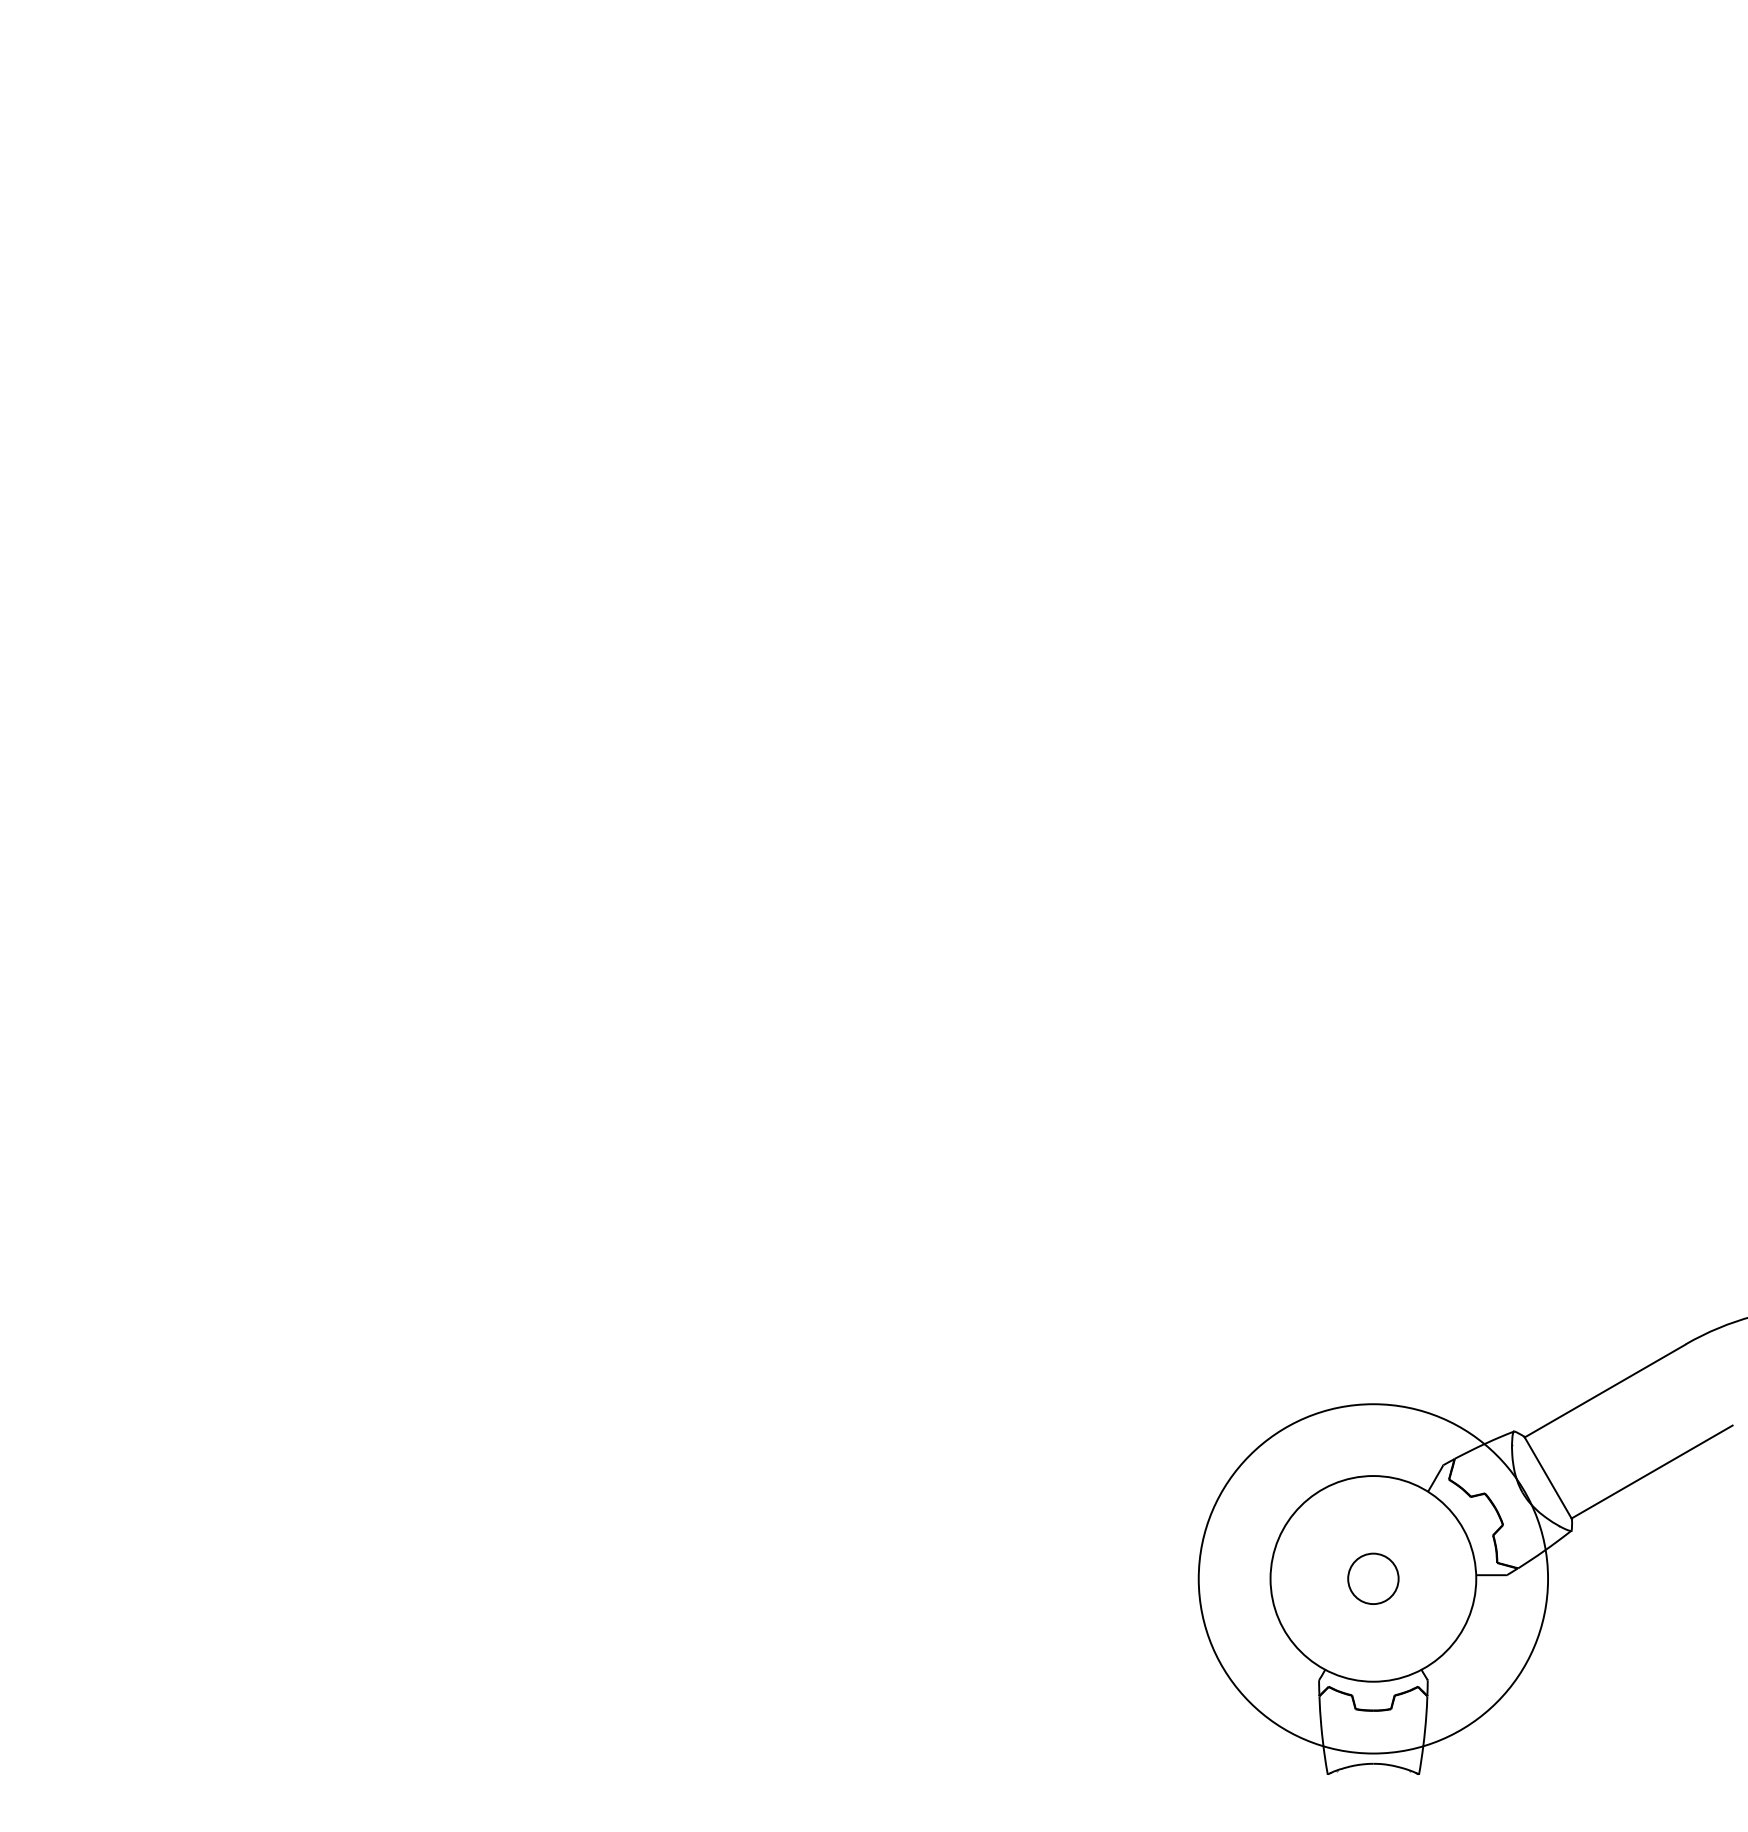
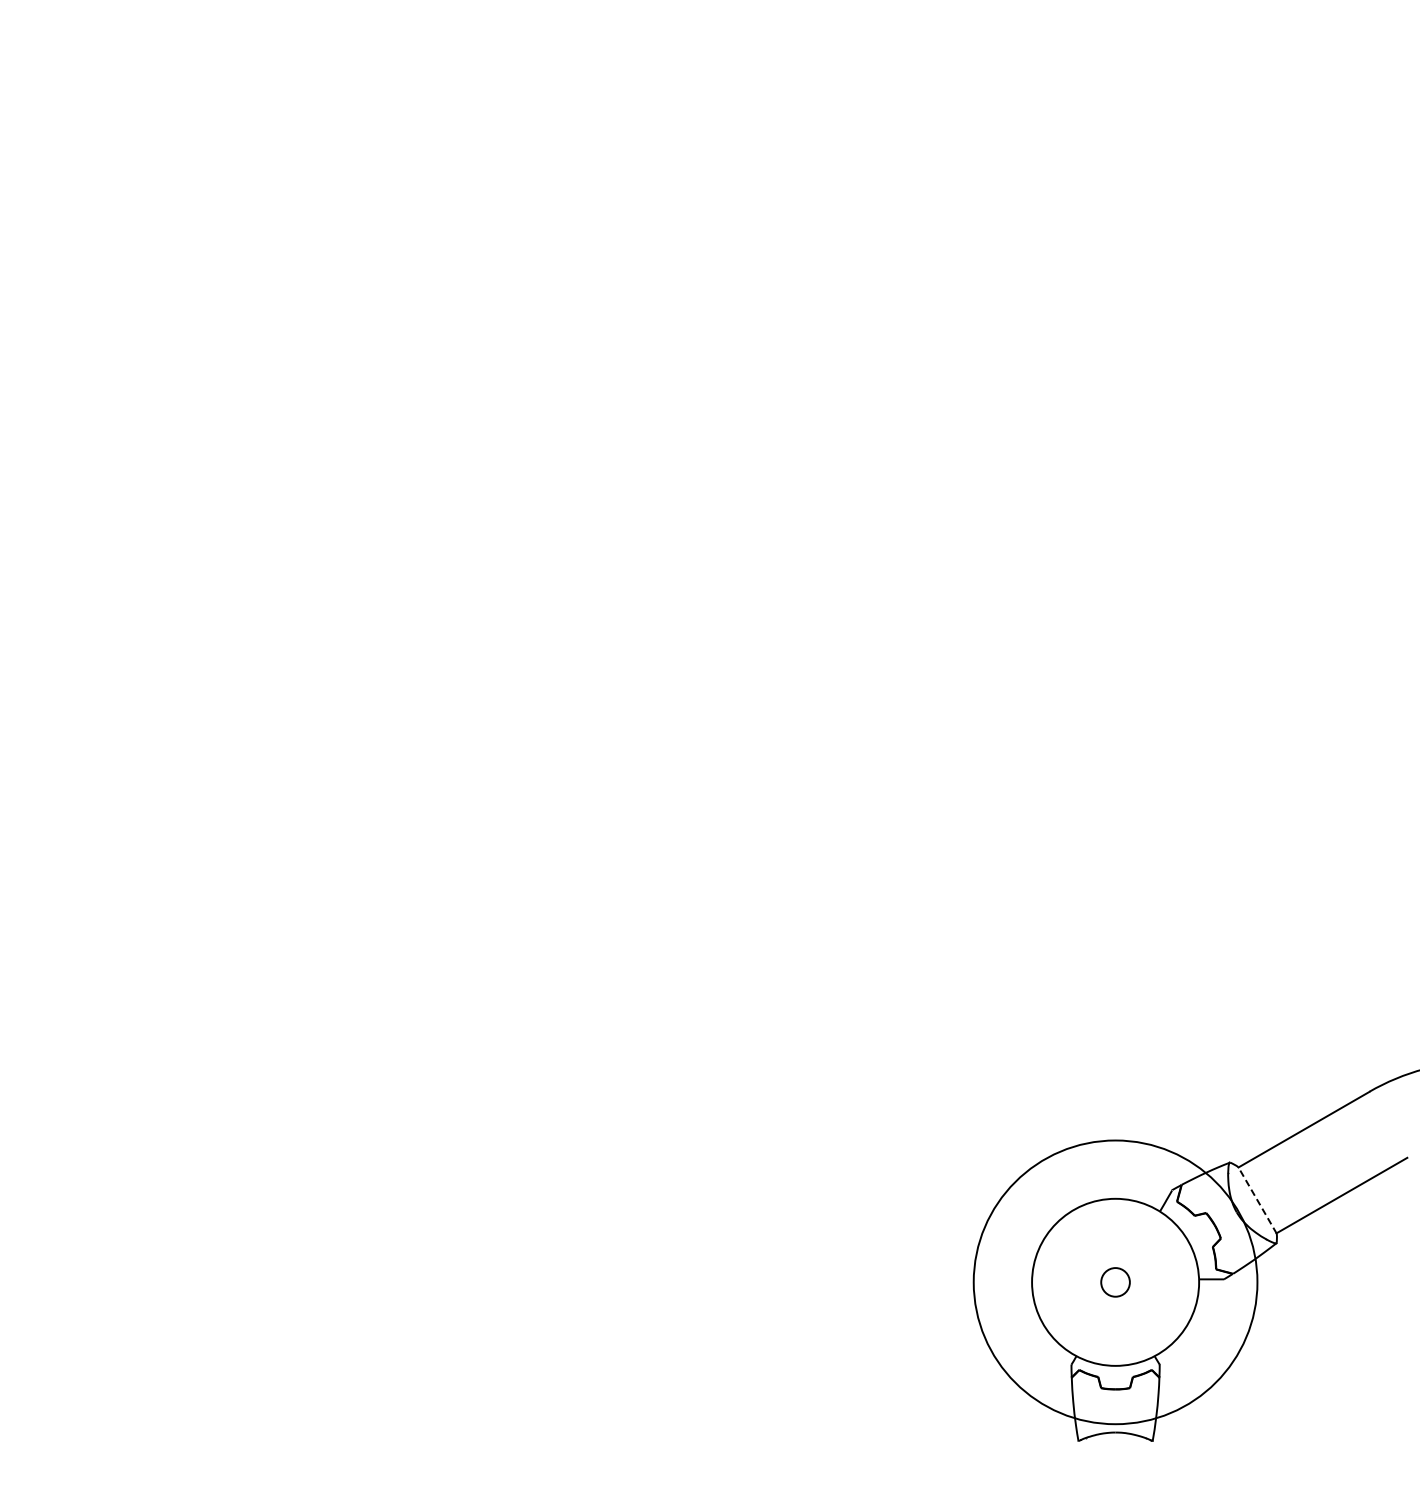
line: (1548, 1478) -> (1257, 1200), solid -> dashed
circle: (1373, 1579) -> (1115, 1282), size x0.7

